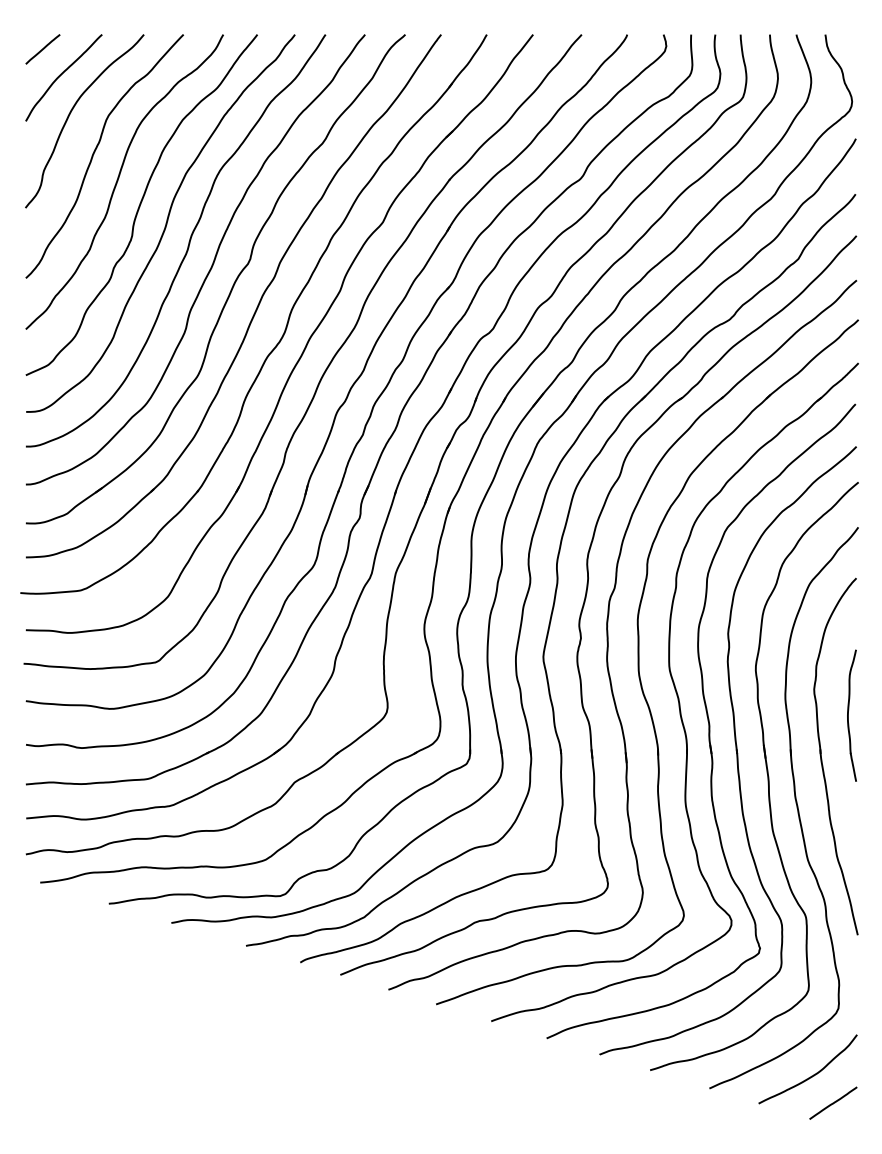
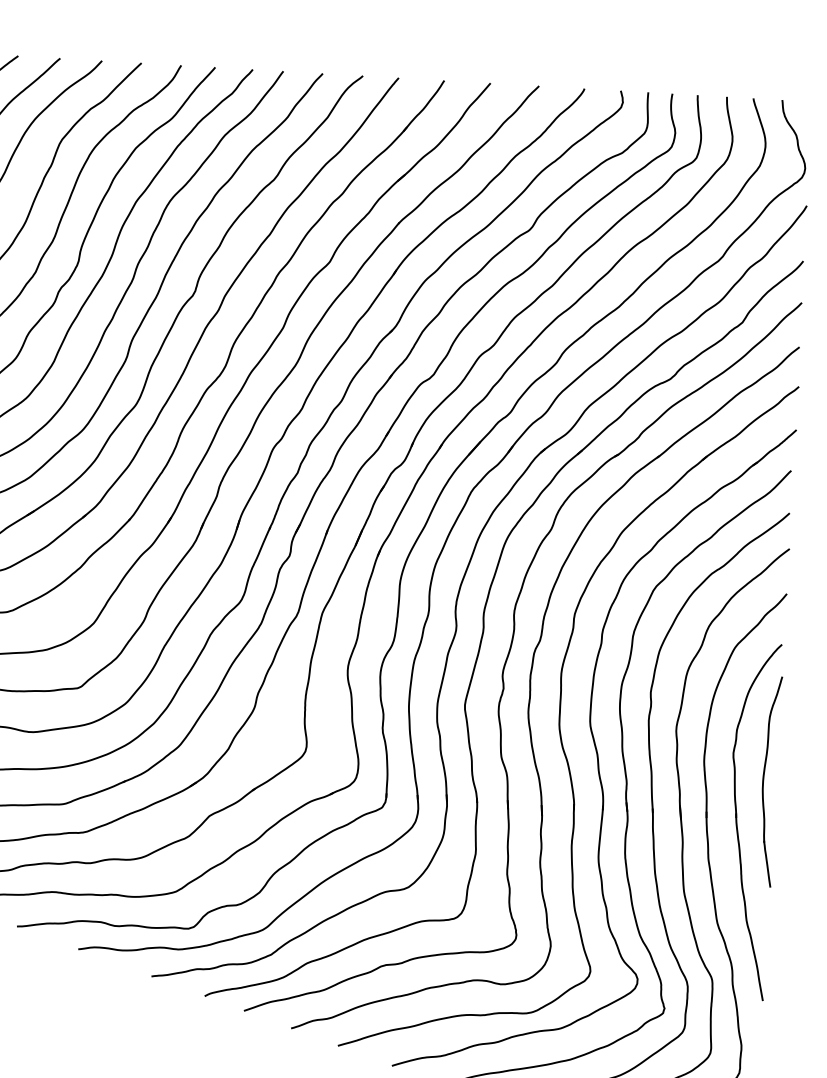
part: (851, 715) -> (769, 781), size x1.6

